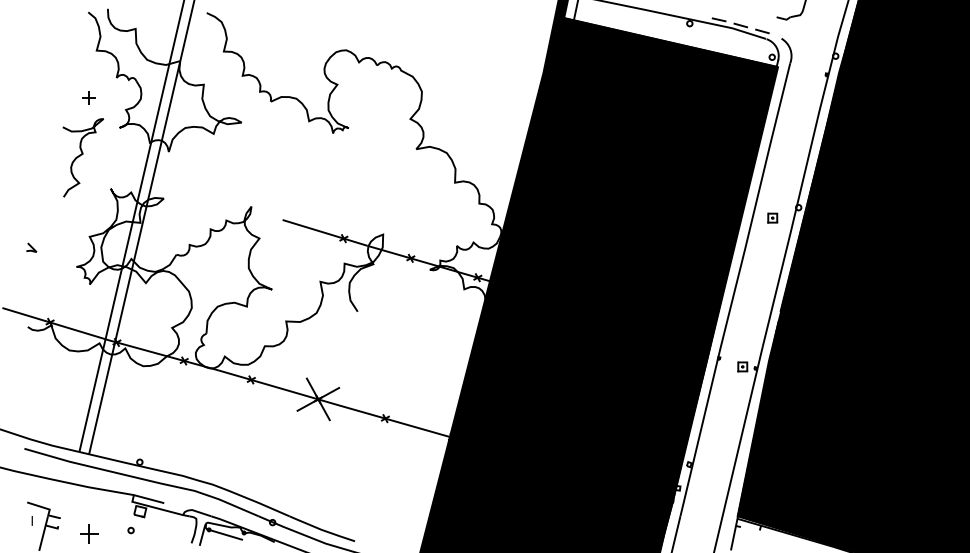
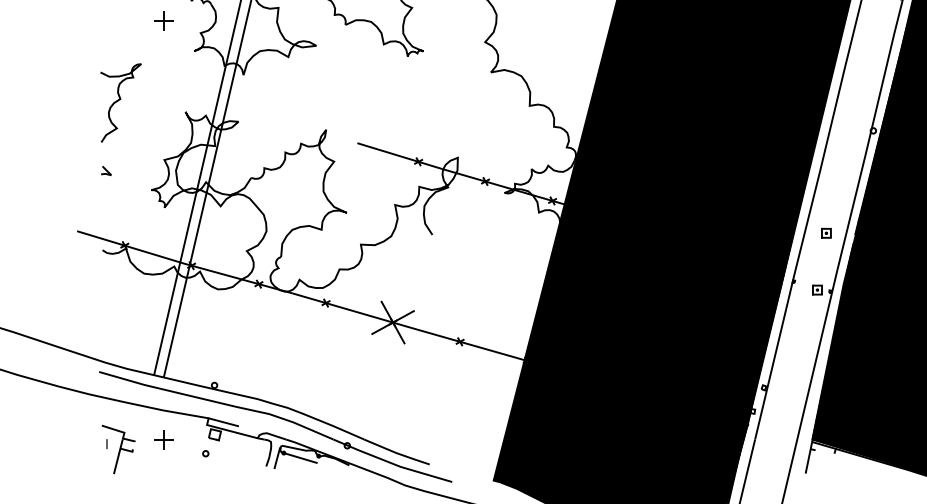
part: (88, 97) -> (163, 20), size x1.43
curve: (82, 155) -> (120, 100), moved
part: (772, 217) -> (826, 232), moved
part: (89, 533) -> (164, 438), moved

